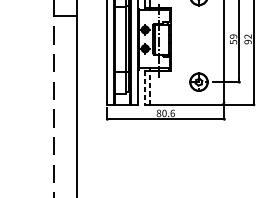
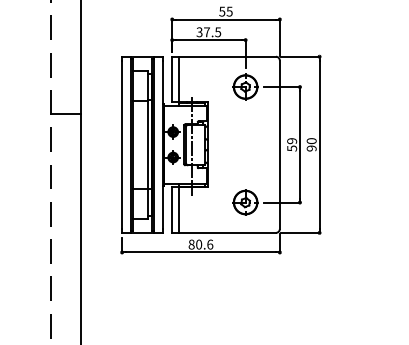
text: (247, 36) -> (311, 141), 92 -> 90
line: (144, 88) -> (172, 210), dashed -> solid
line: (149, 88) -> (179, 210), dashed -> solid

